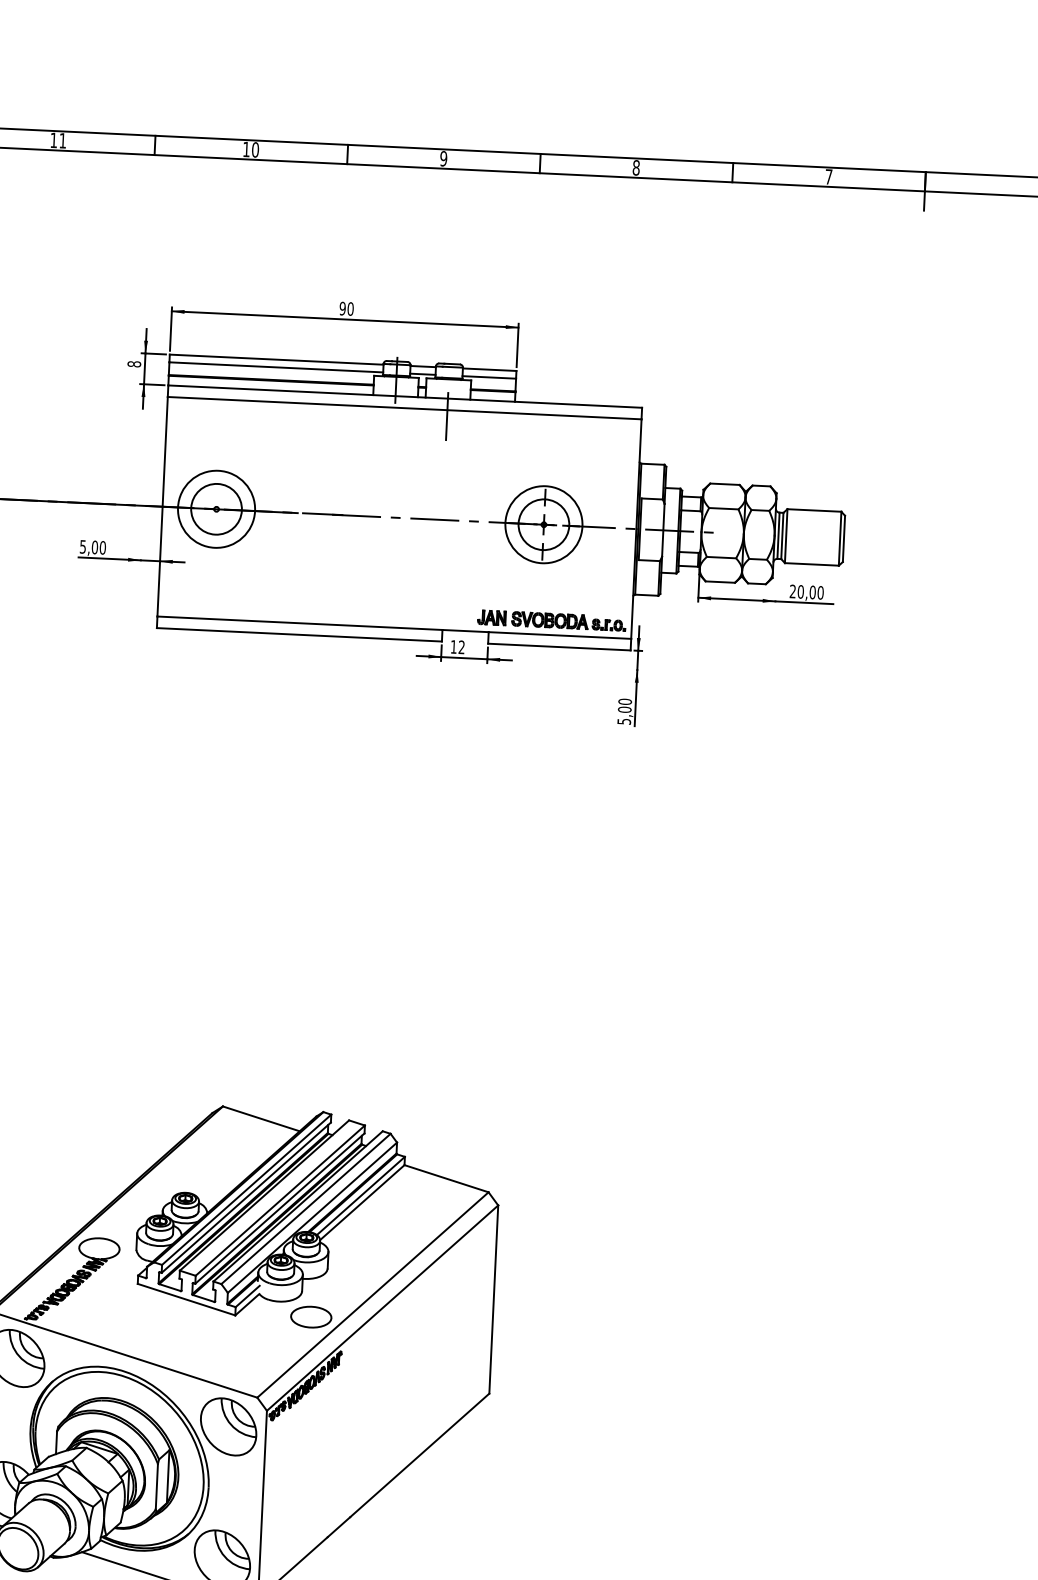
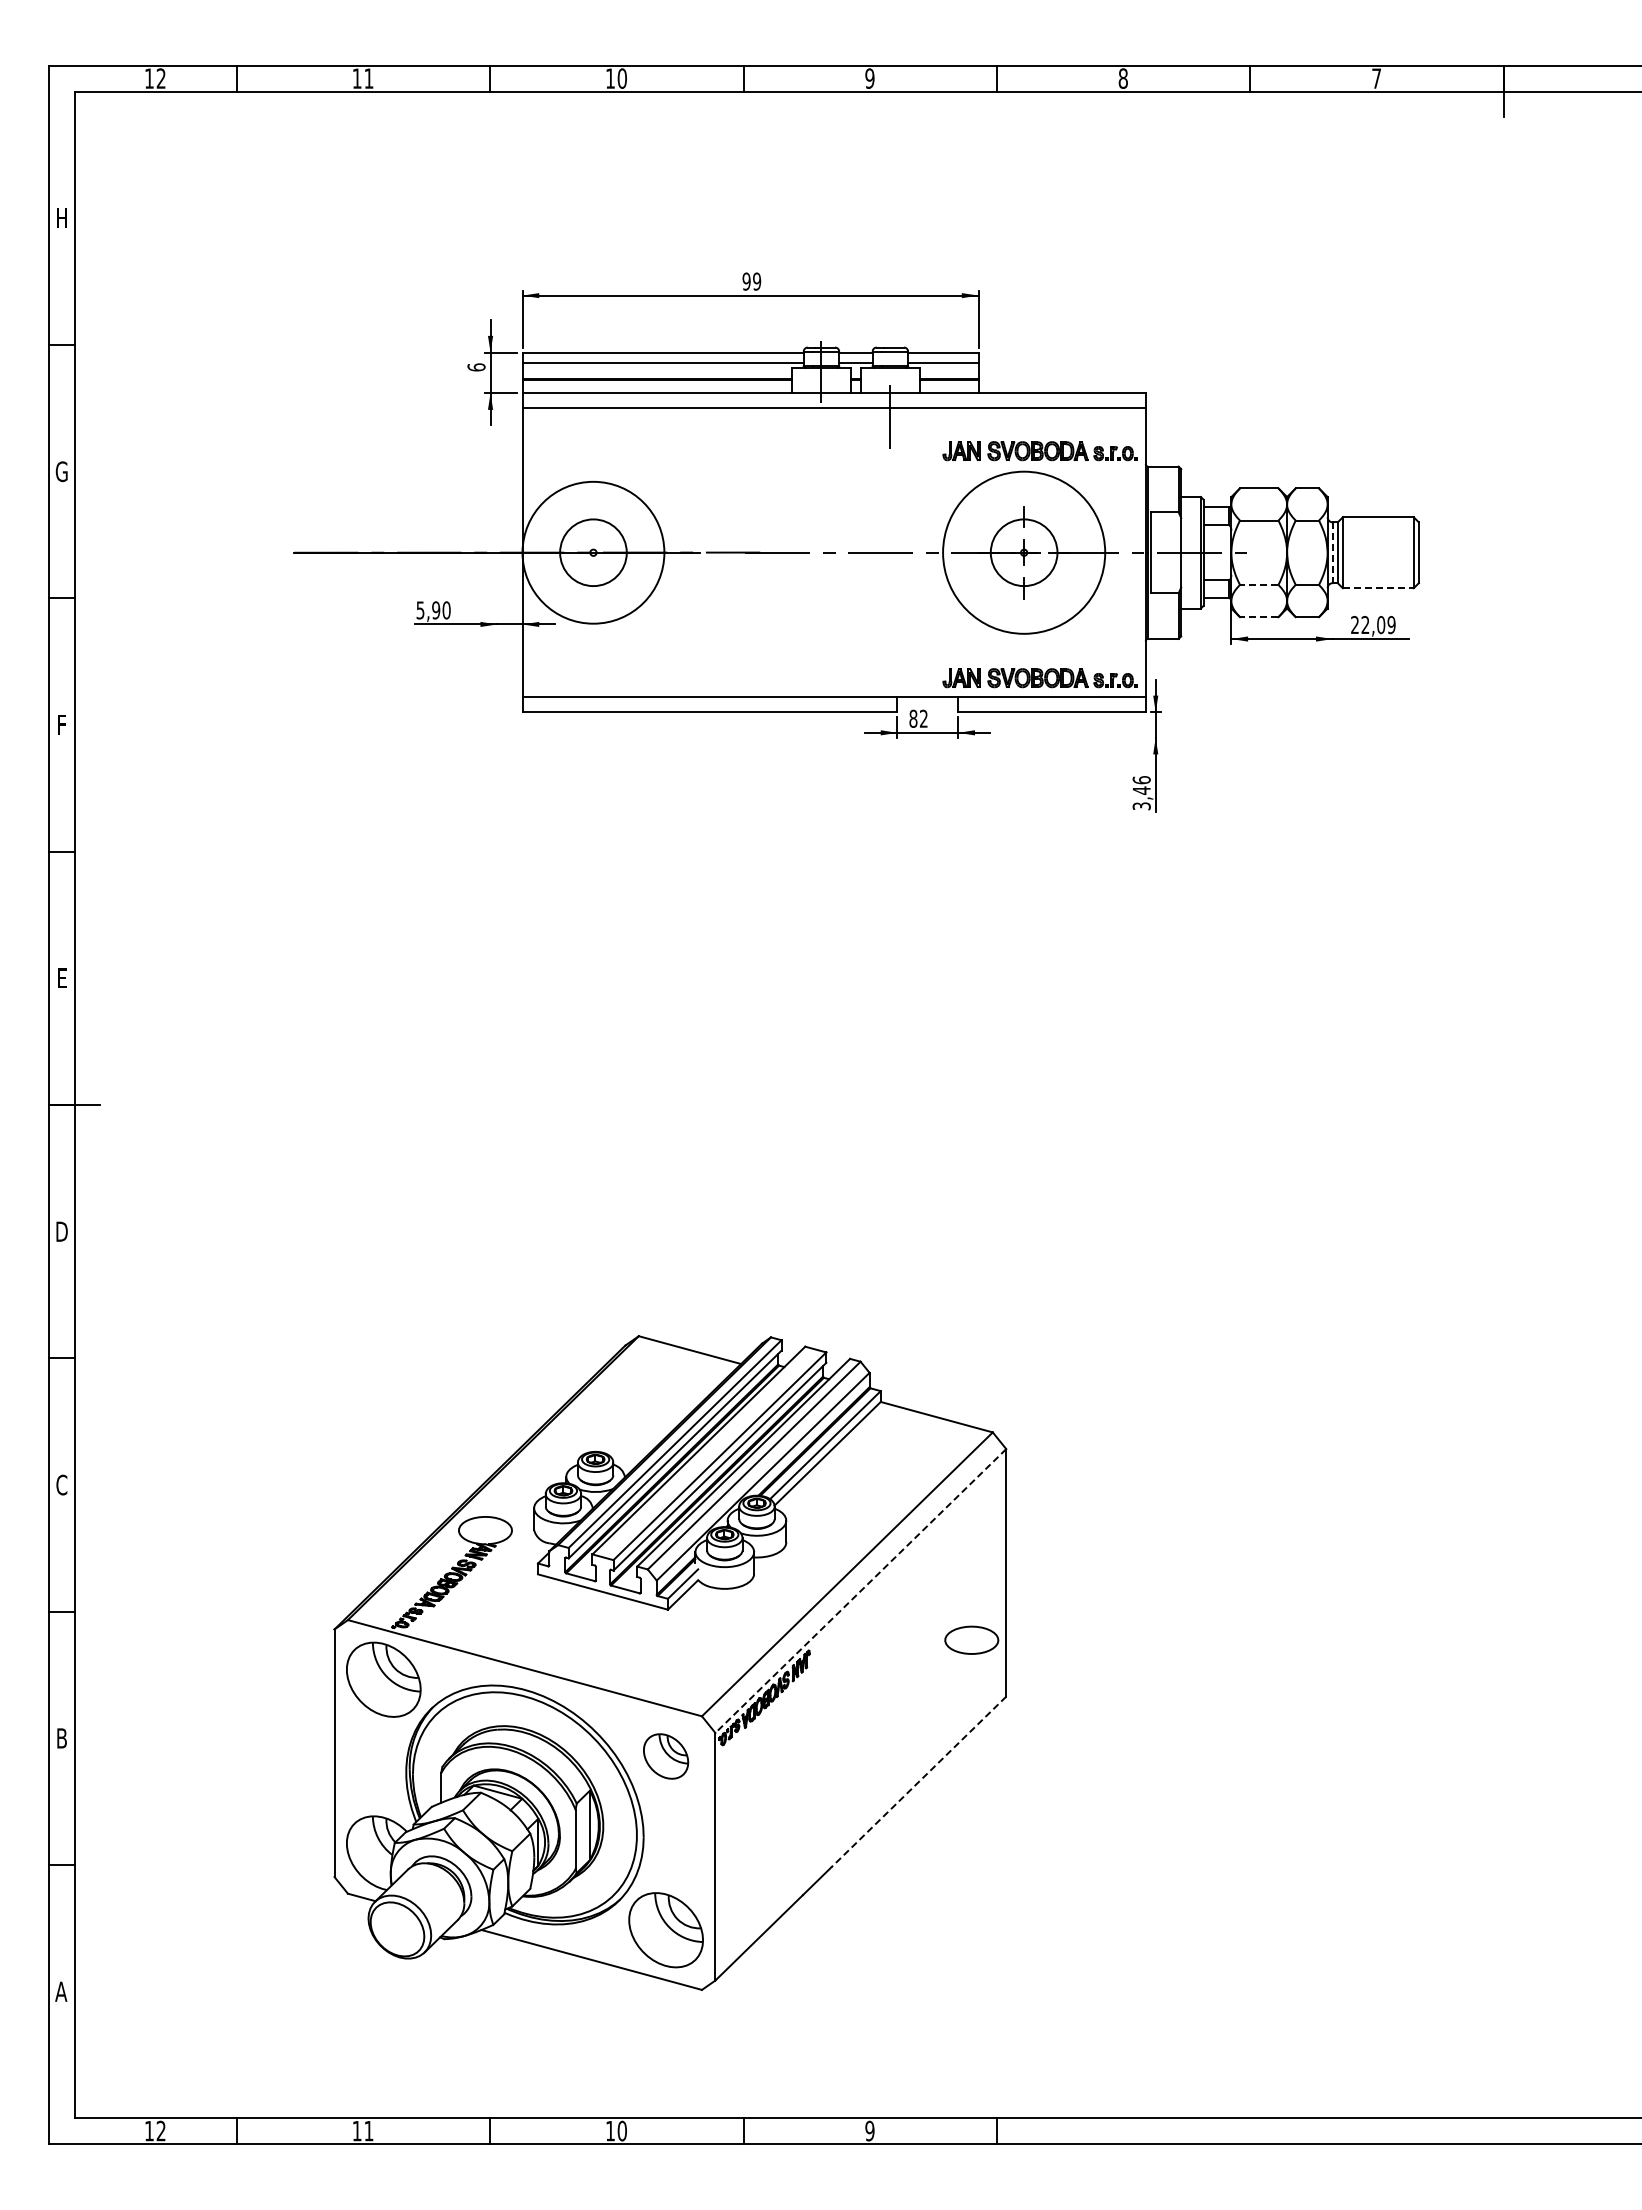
text: (350, 308) -> (756, 281), 90 -> 99
text: (134, 364) -> (476, 367), 8 -> 6
part: (559, 448) -> (1039, 451), added
circle: (216, 509) -> (593, 552), size x1.4
circle: (543, 524) -> (1023, 552), size x1.6
line: (778, 536) -> (1332, 553), solid -> dashed
text: (95, 547) -> (436, 610), 5,00 -> 5,90
line: (720, 557) -> (1258, 584), solid -> dashed
line: (812, 564) -> (1378, 588), solid -> dashed
line: (719, 582) -> (1258, 617), solid -> dashed
text: (810, 592) -> (1378, 625), 20,00 -> 22,09
text: (453, 646) -> (913, 718), 12 -> 82
text: (624, 711) -> (1141, 792), 5,00 -> 3,46
line: (382, 1308) -> (860, 1591), solid -> dashed
part: (311, 1316) -> (971, 1639), moved
part: (228, 1426) -> (665, 1756), size x0.6
line: (419, 1455) -> (918, 1782), solid -> dashed

